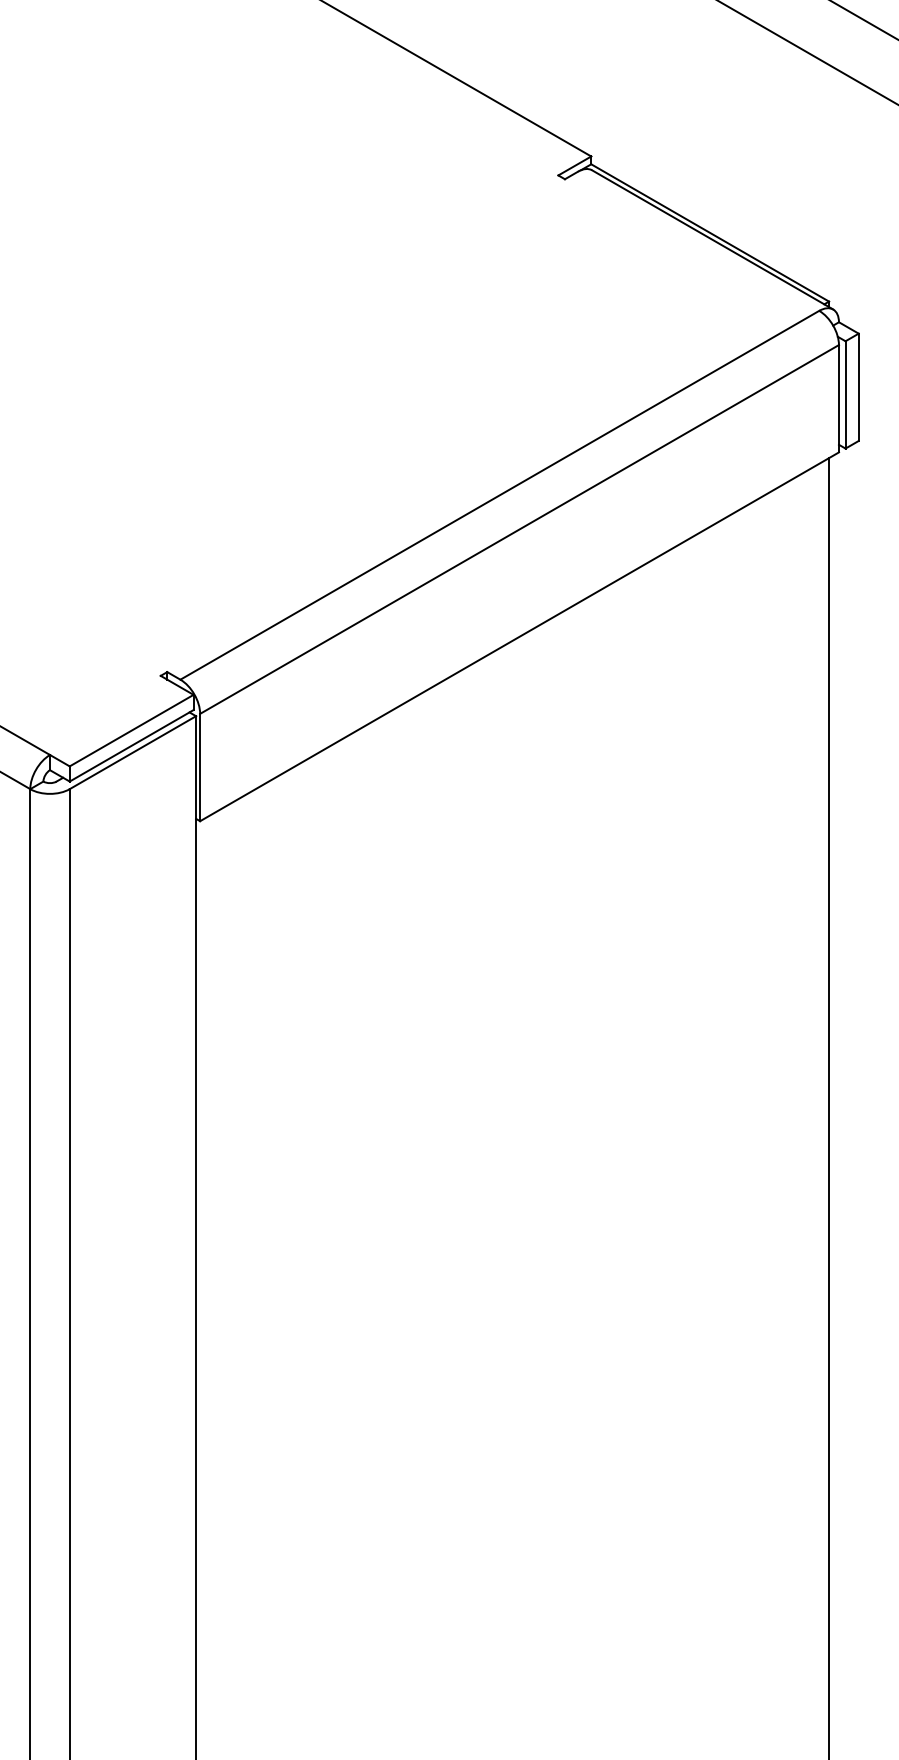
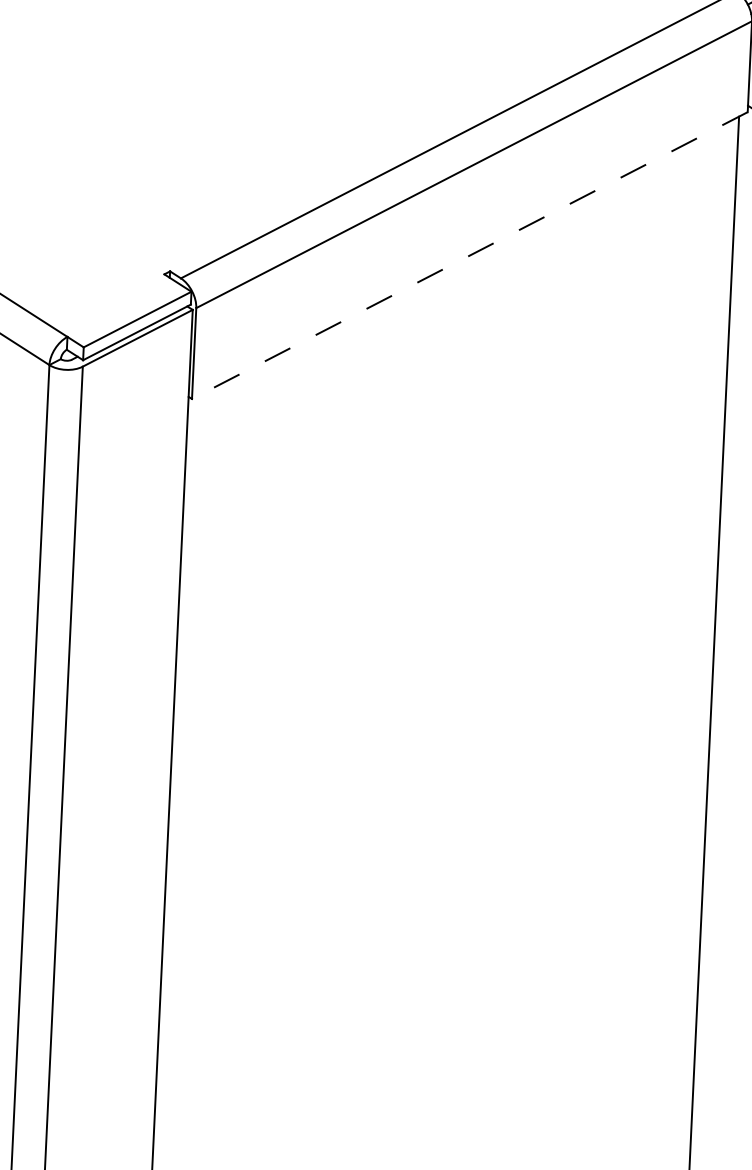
line: (519, 636) -> (469, 255), solid -> dashed

